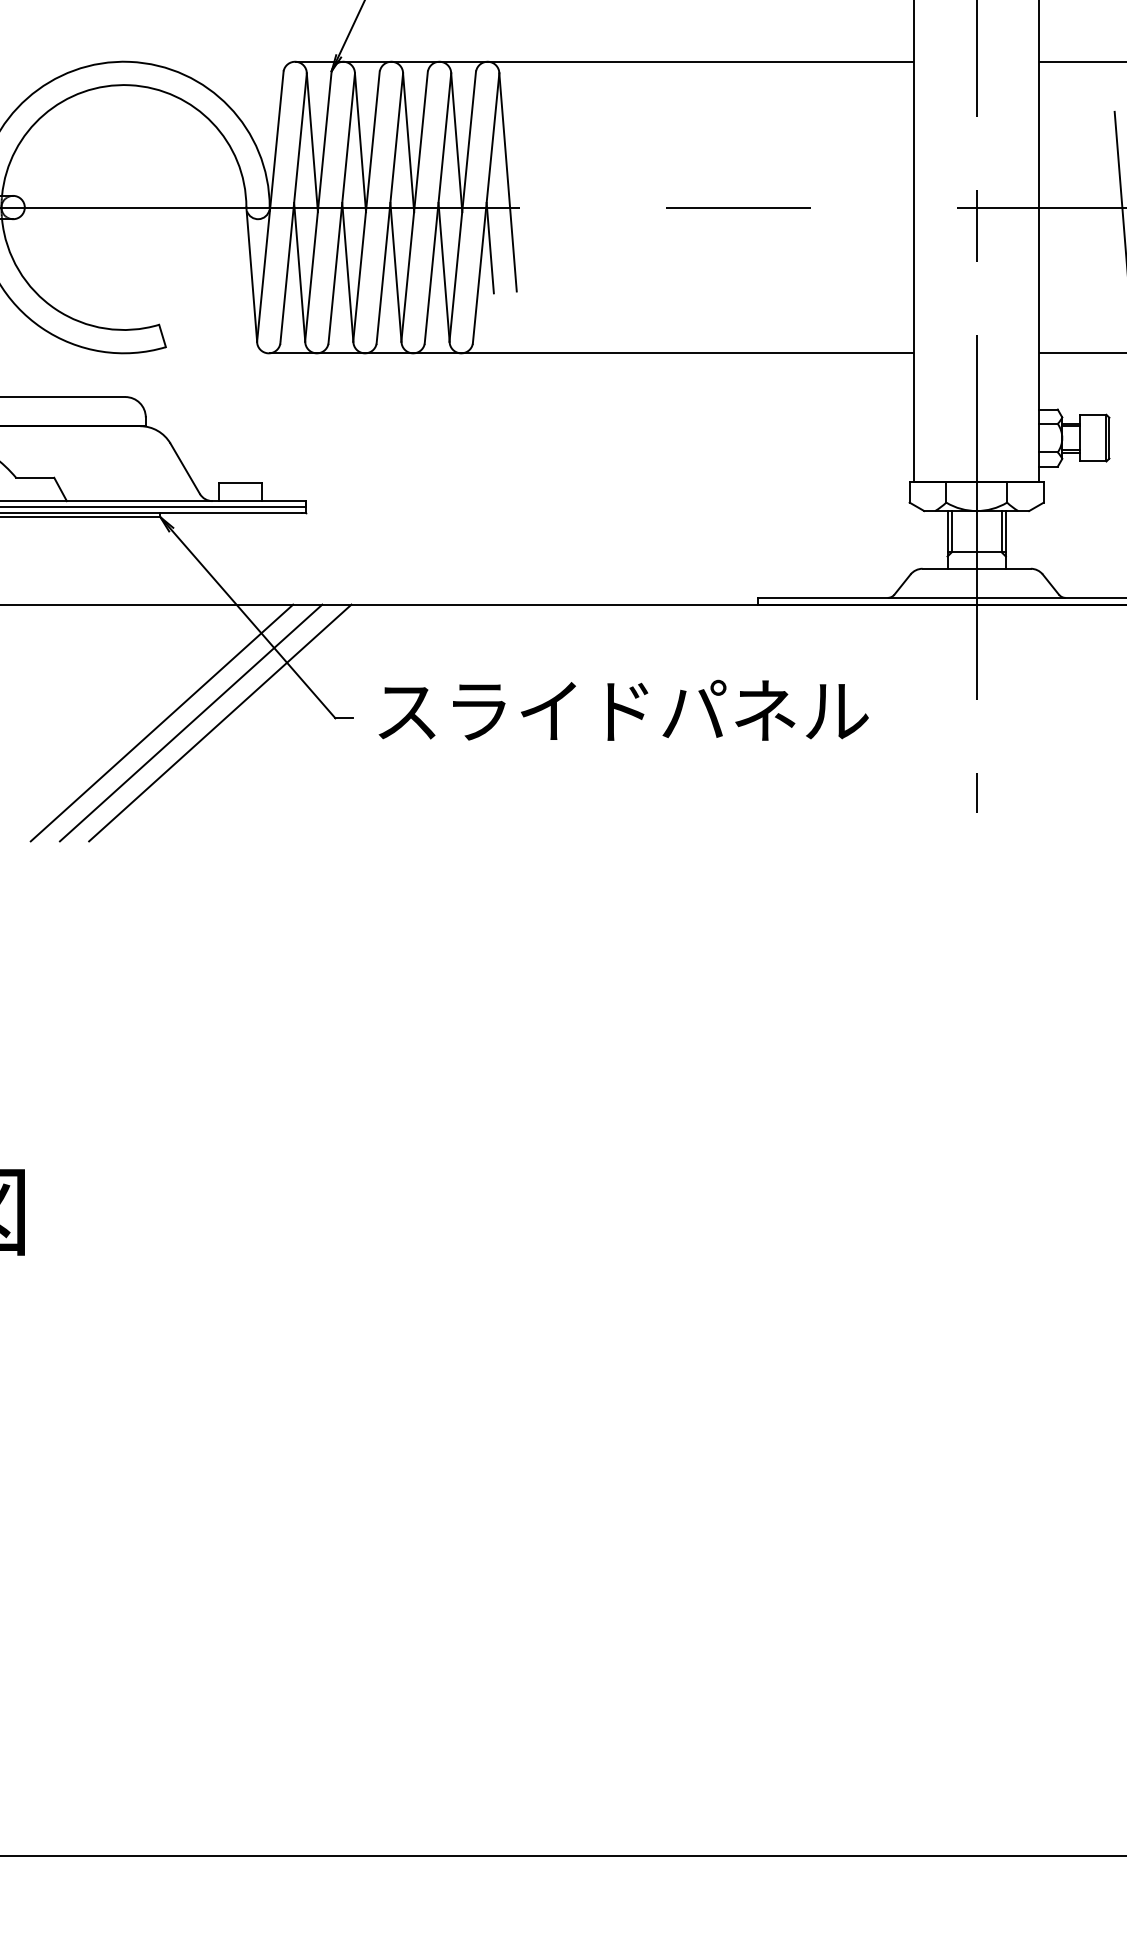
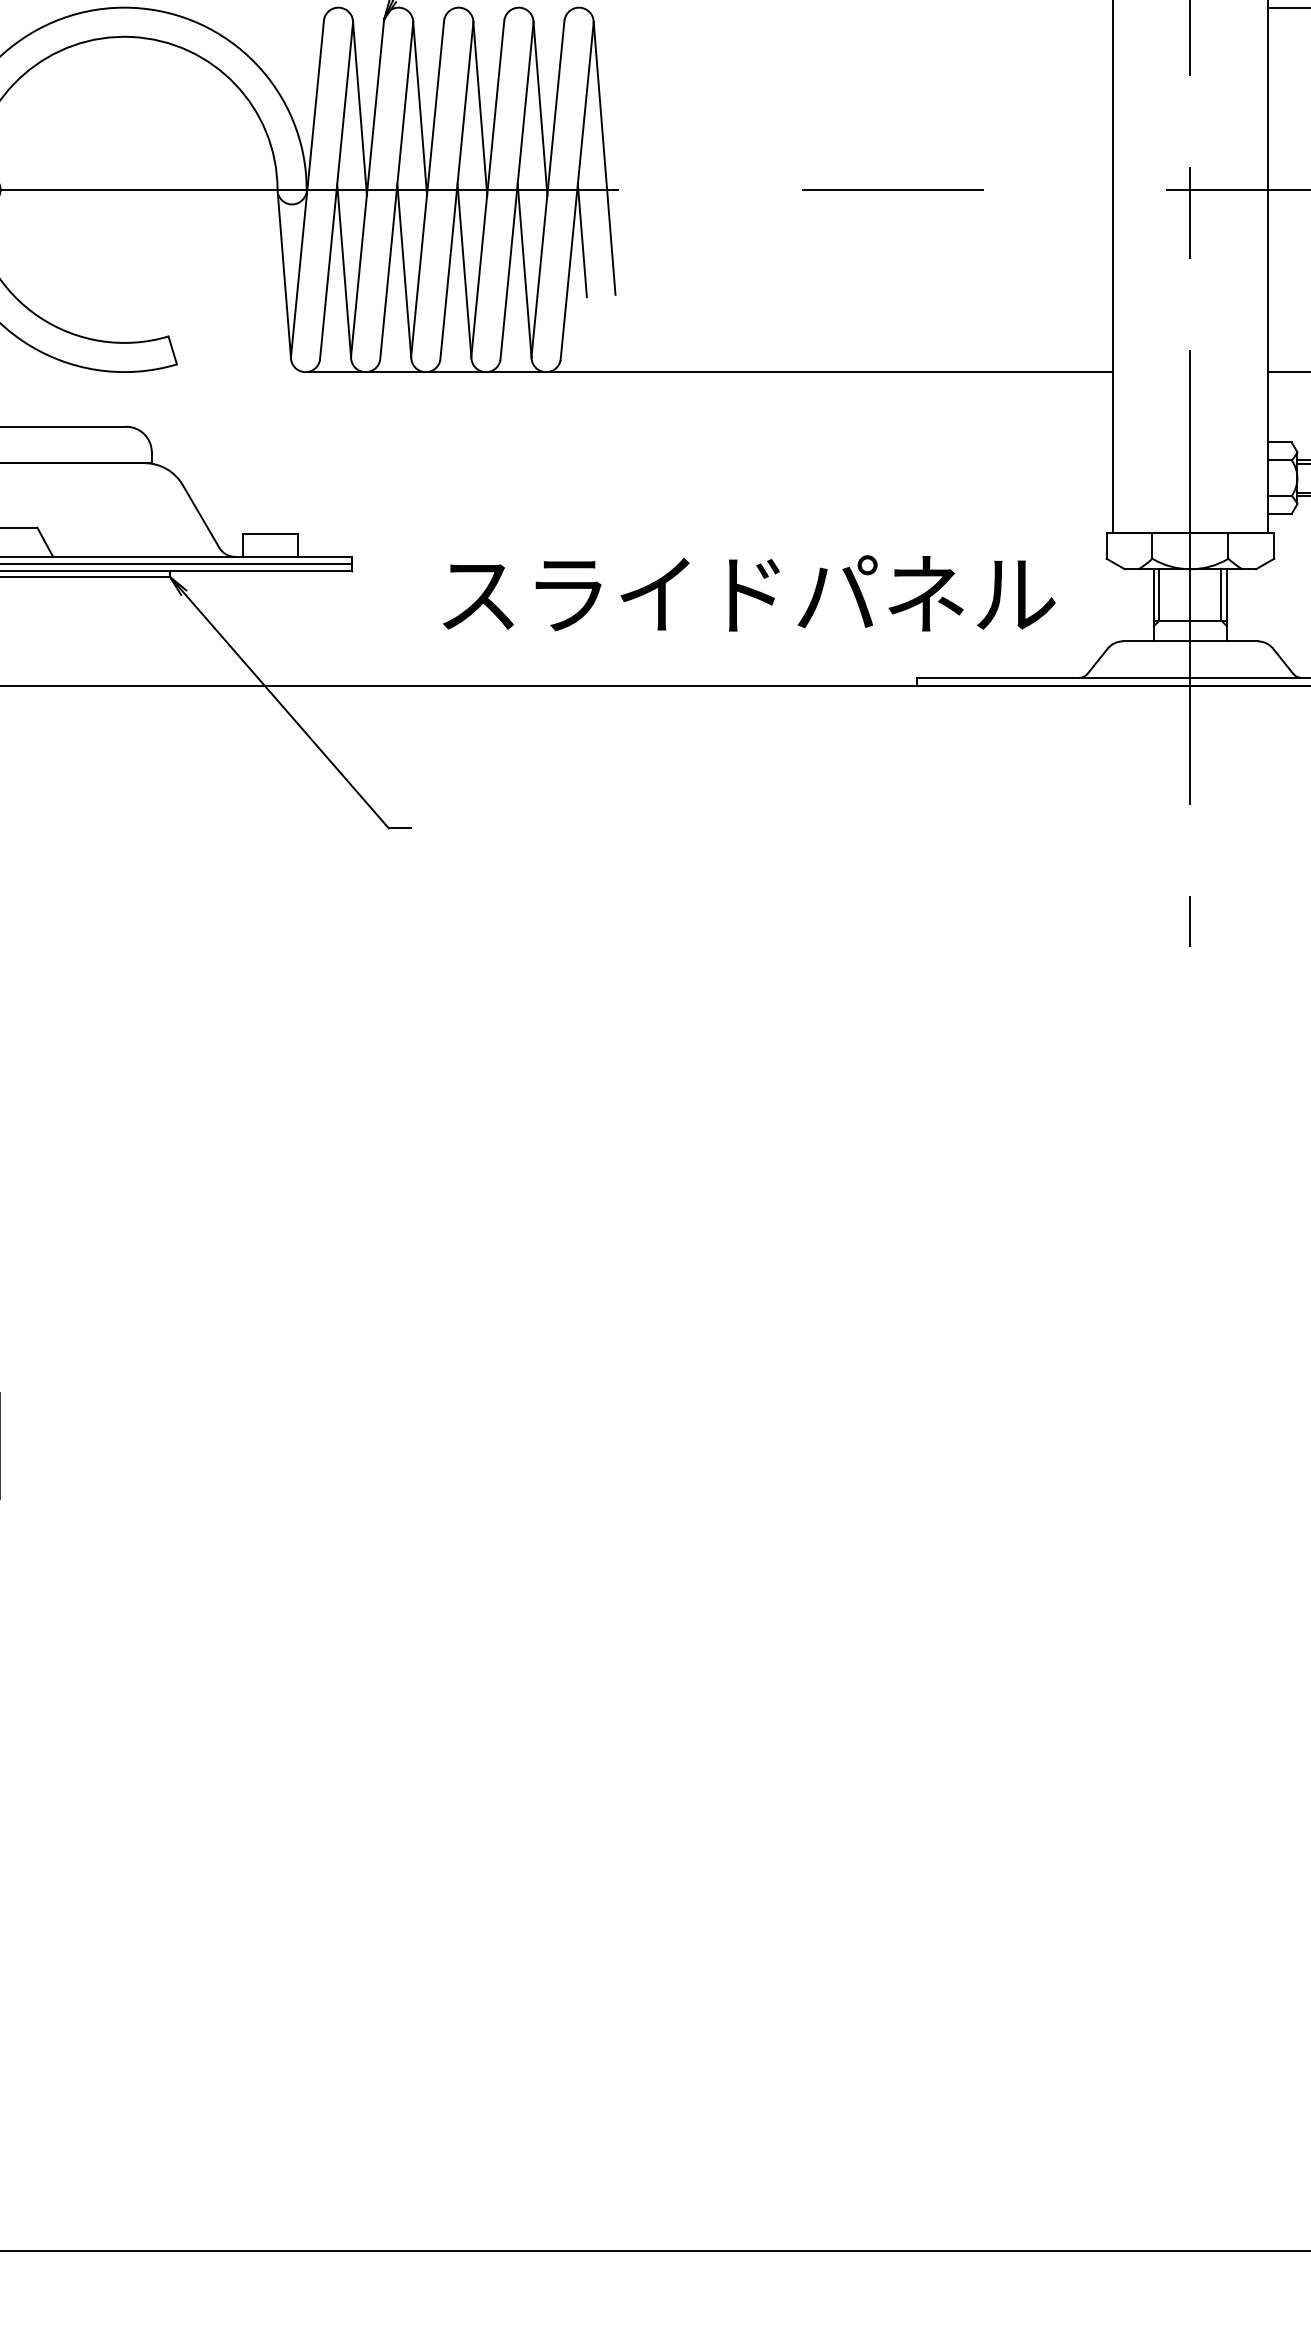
line: (604, 61) -> (725, 7), removed
text: (623, 709) -> (748, 592), moved
line: (161, 722) -> (171, 833), removed
line: (190, 722) -> (207, 833), removed
line: (220, 722) -> (245, 833), removed

